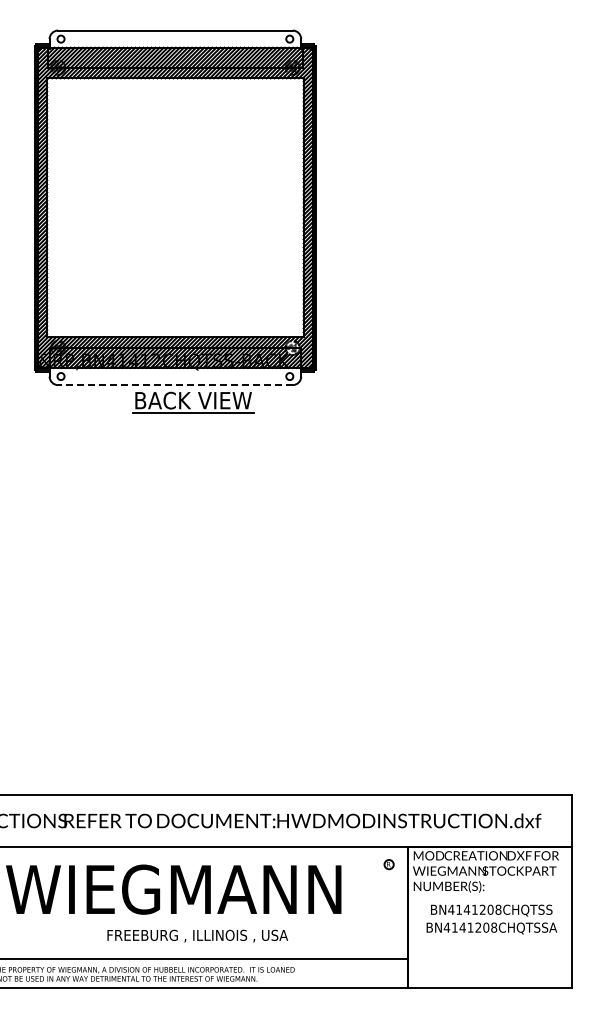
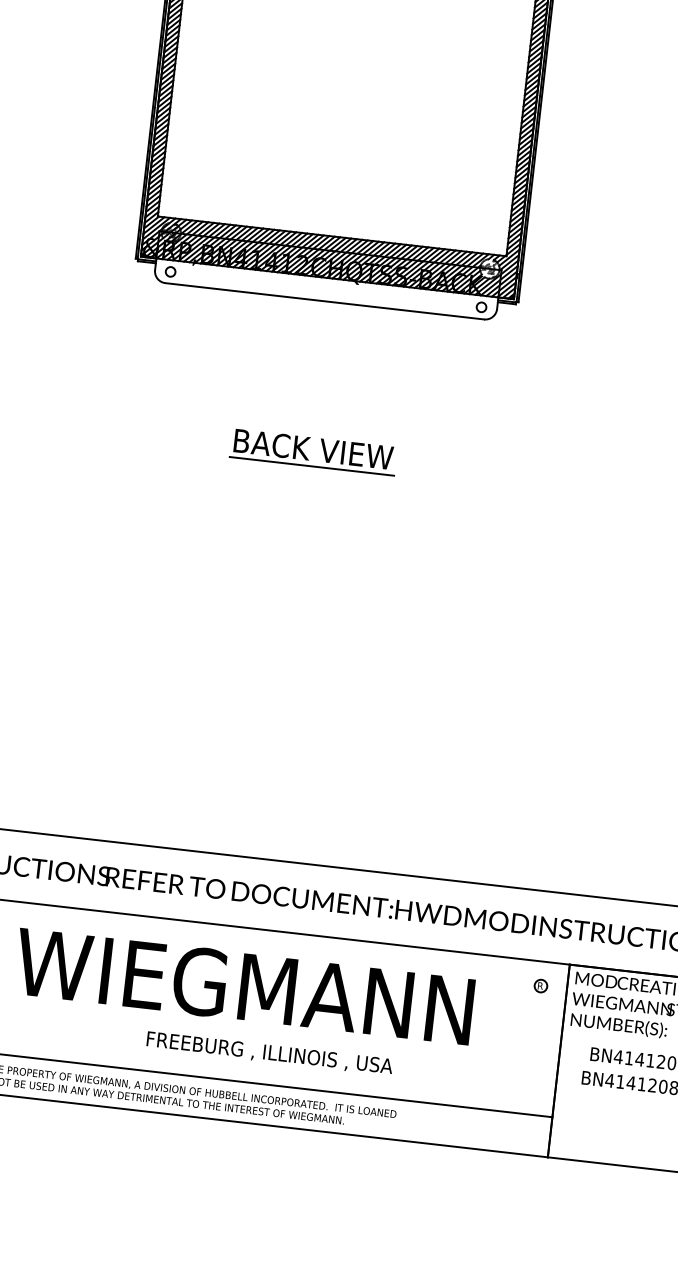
line: (174, 385) -> (323, 301), dashed -> solid
part: (193, 402) -> (313, 451), moved

